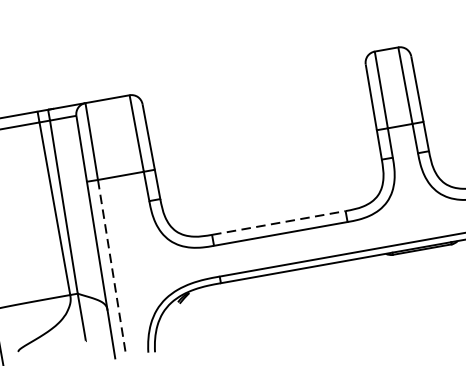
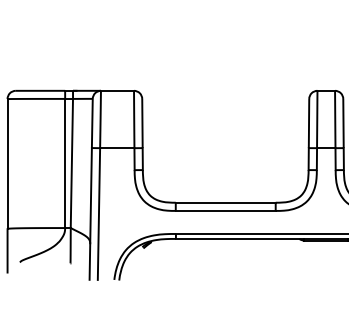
line: (278, 222) -> (225, 202), dashed -> solid
line: (111, 268) -> (98, 214), dashed -> solid

